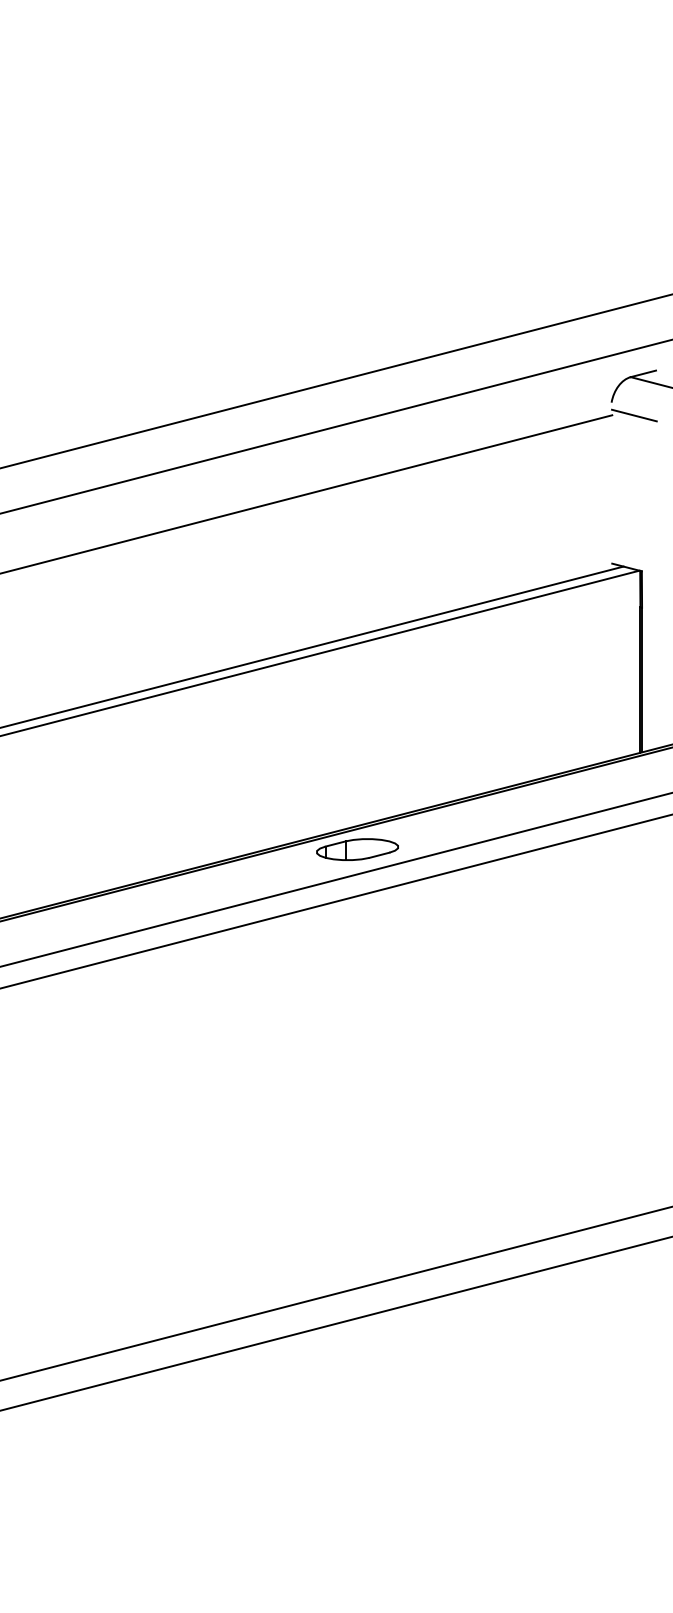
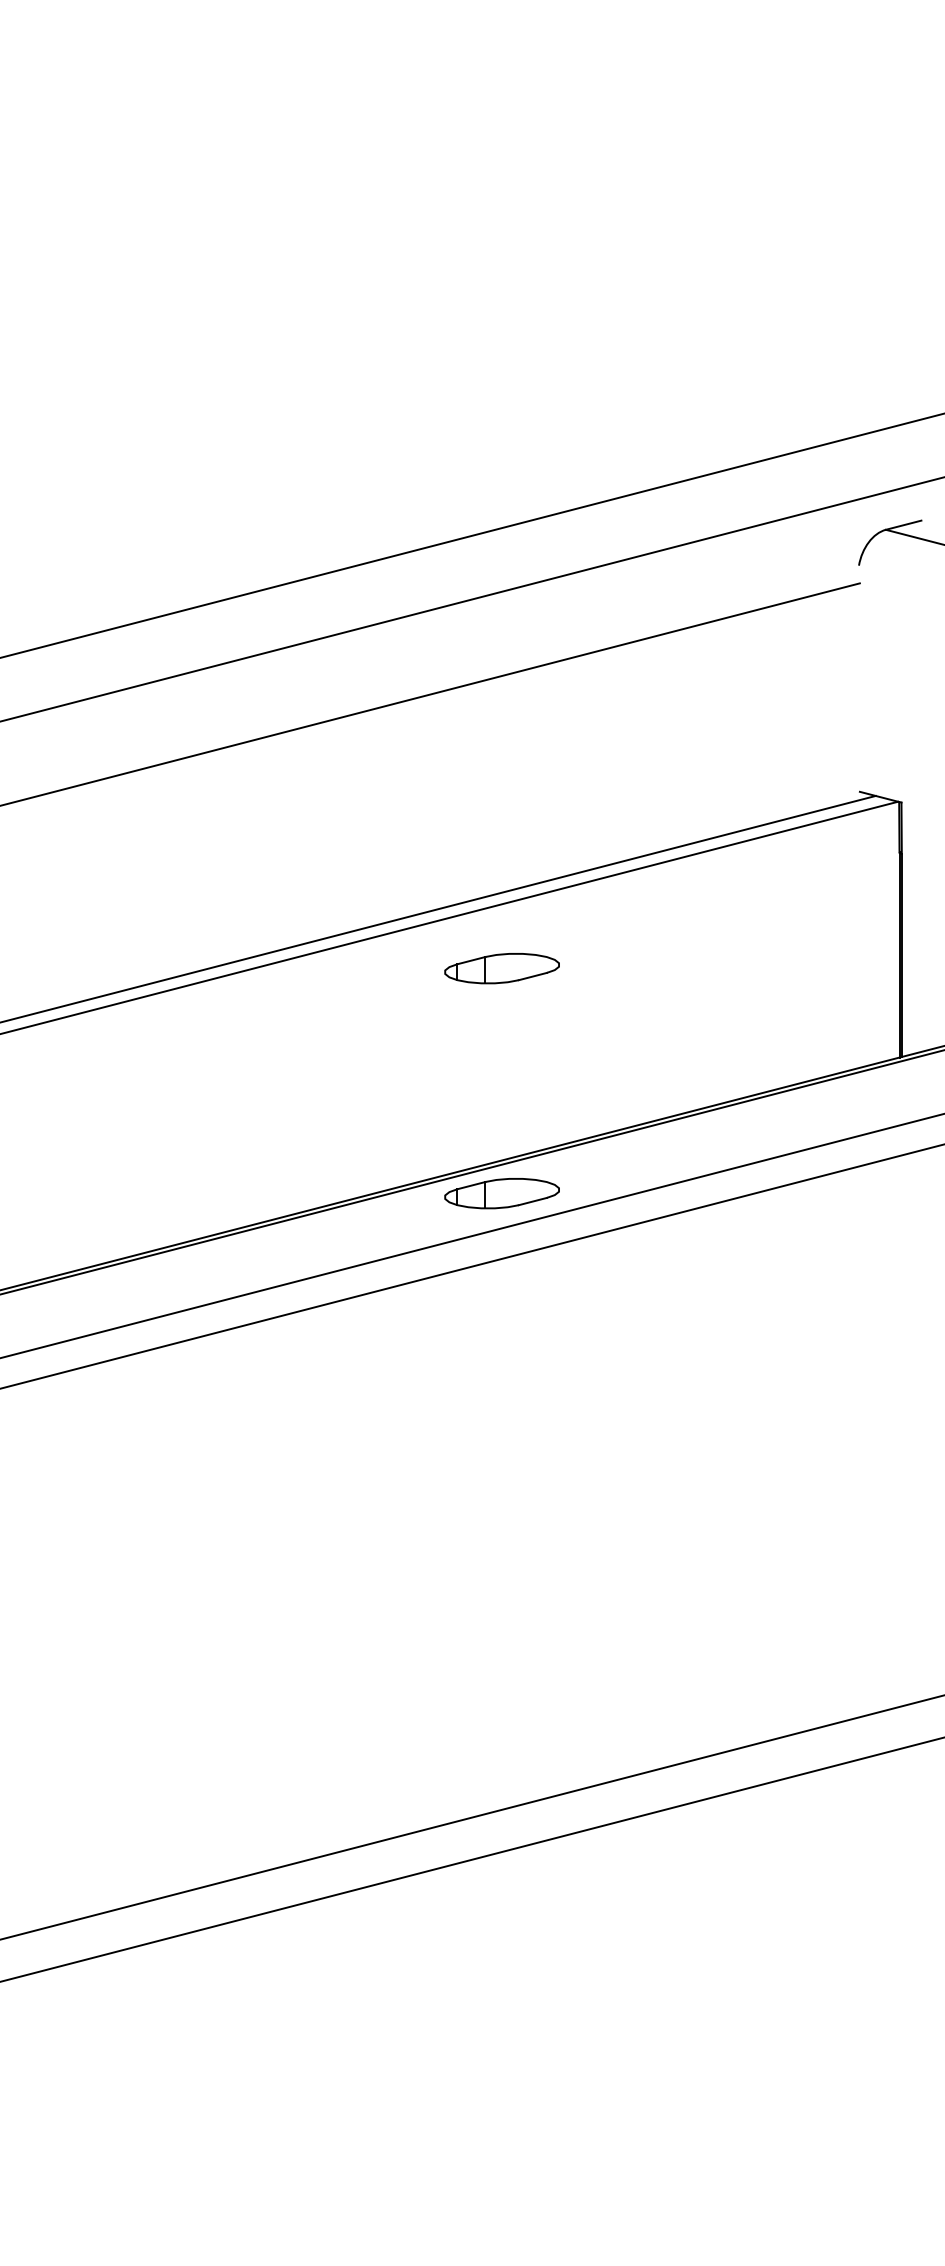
line: (634, 415) -> (890, 583), removed
part: (357, 689) -> (501, 968), added

